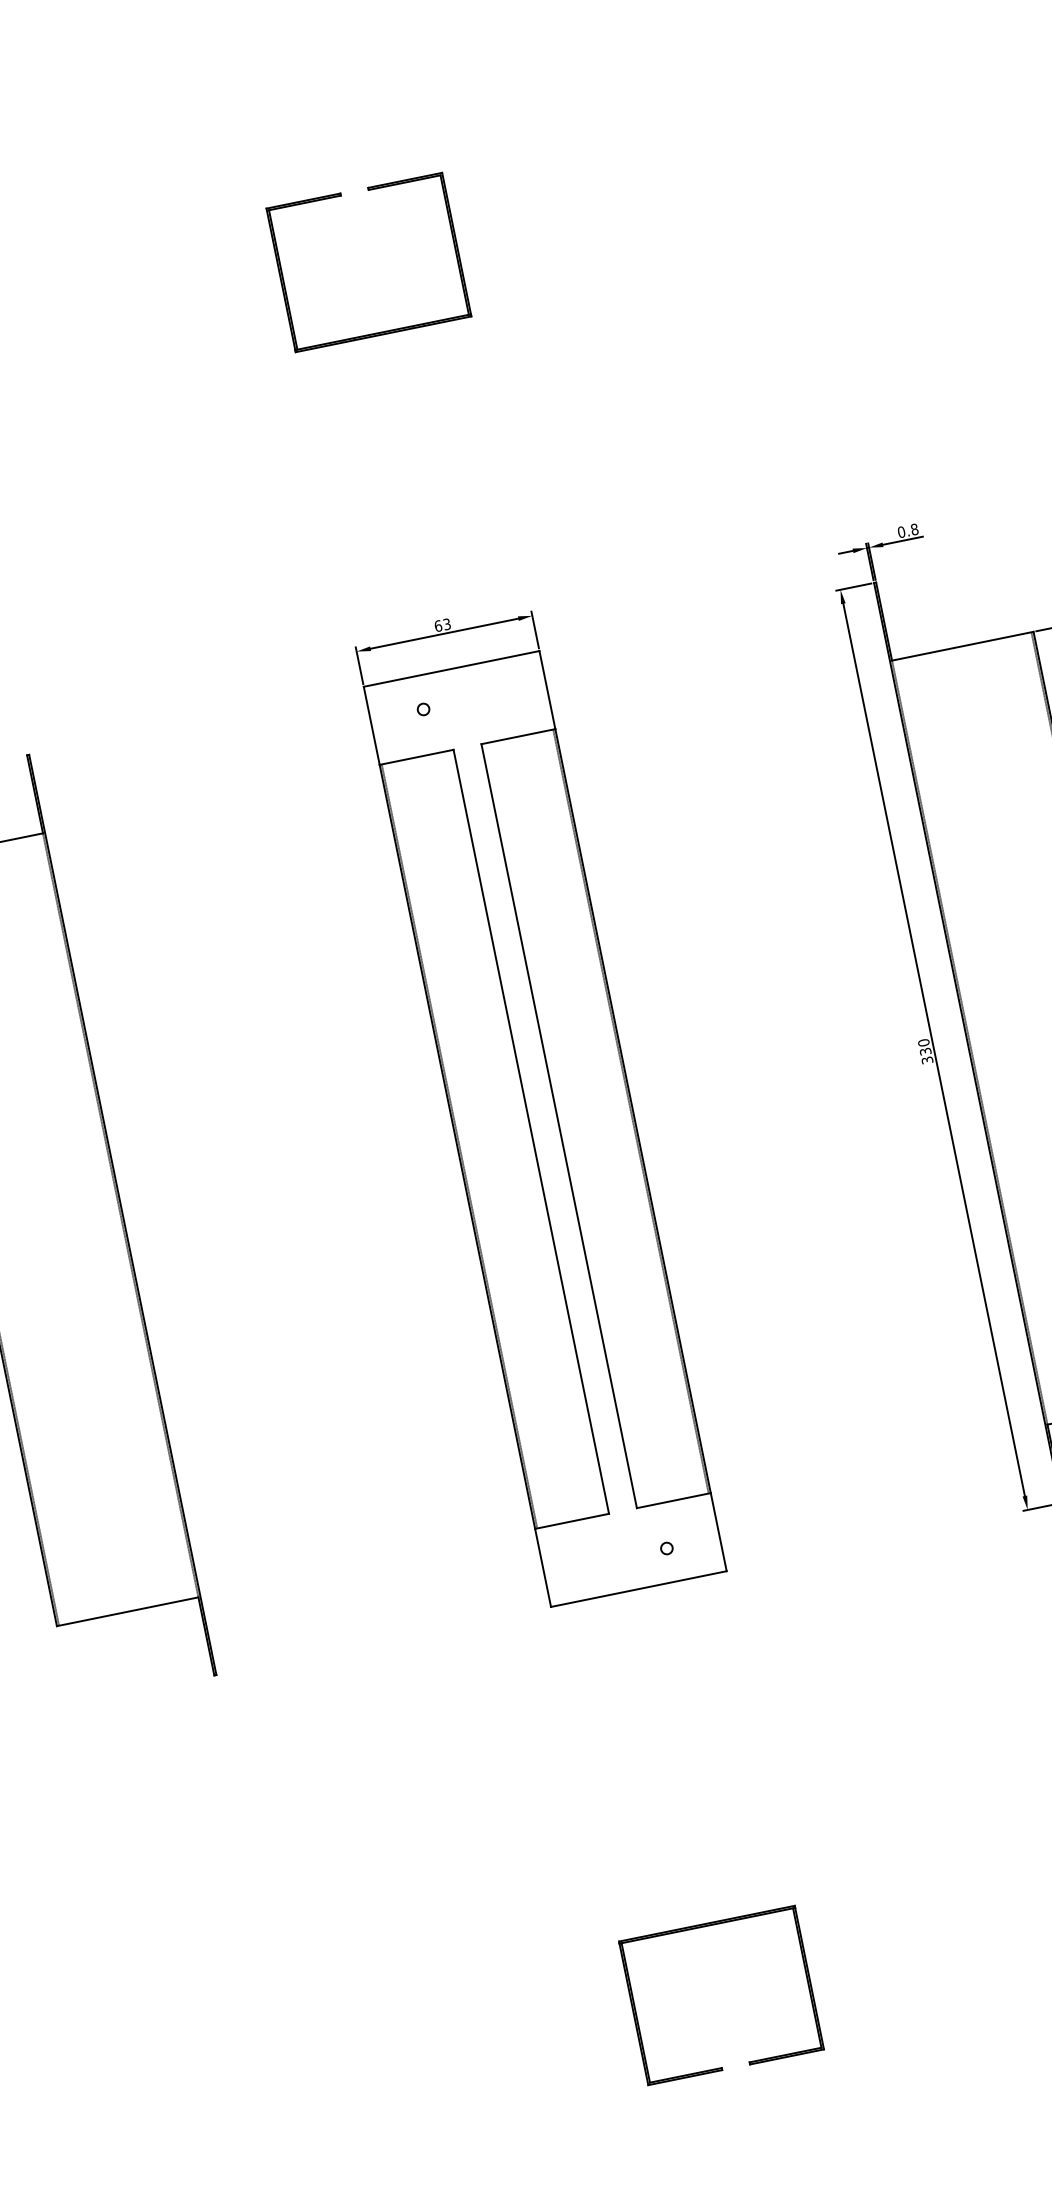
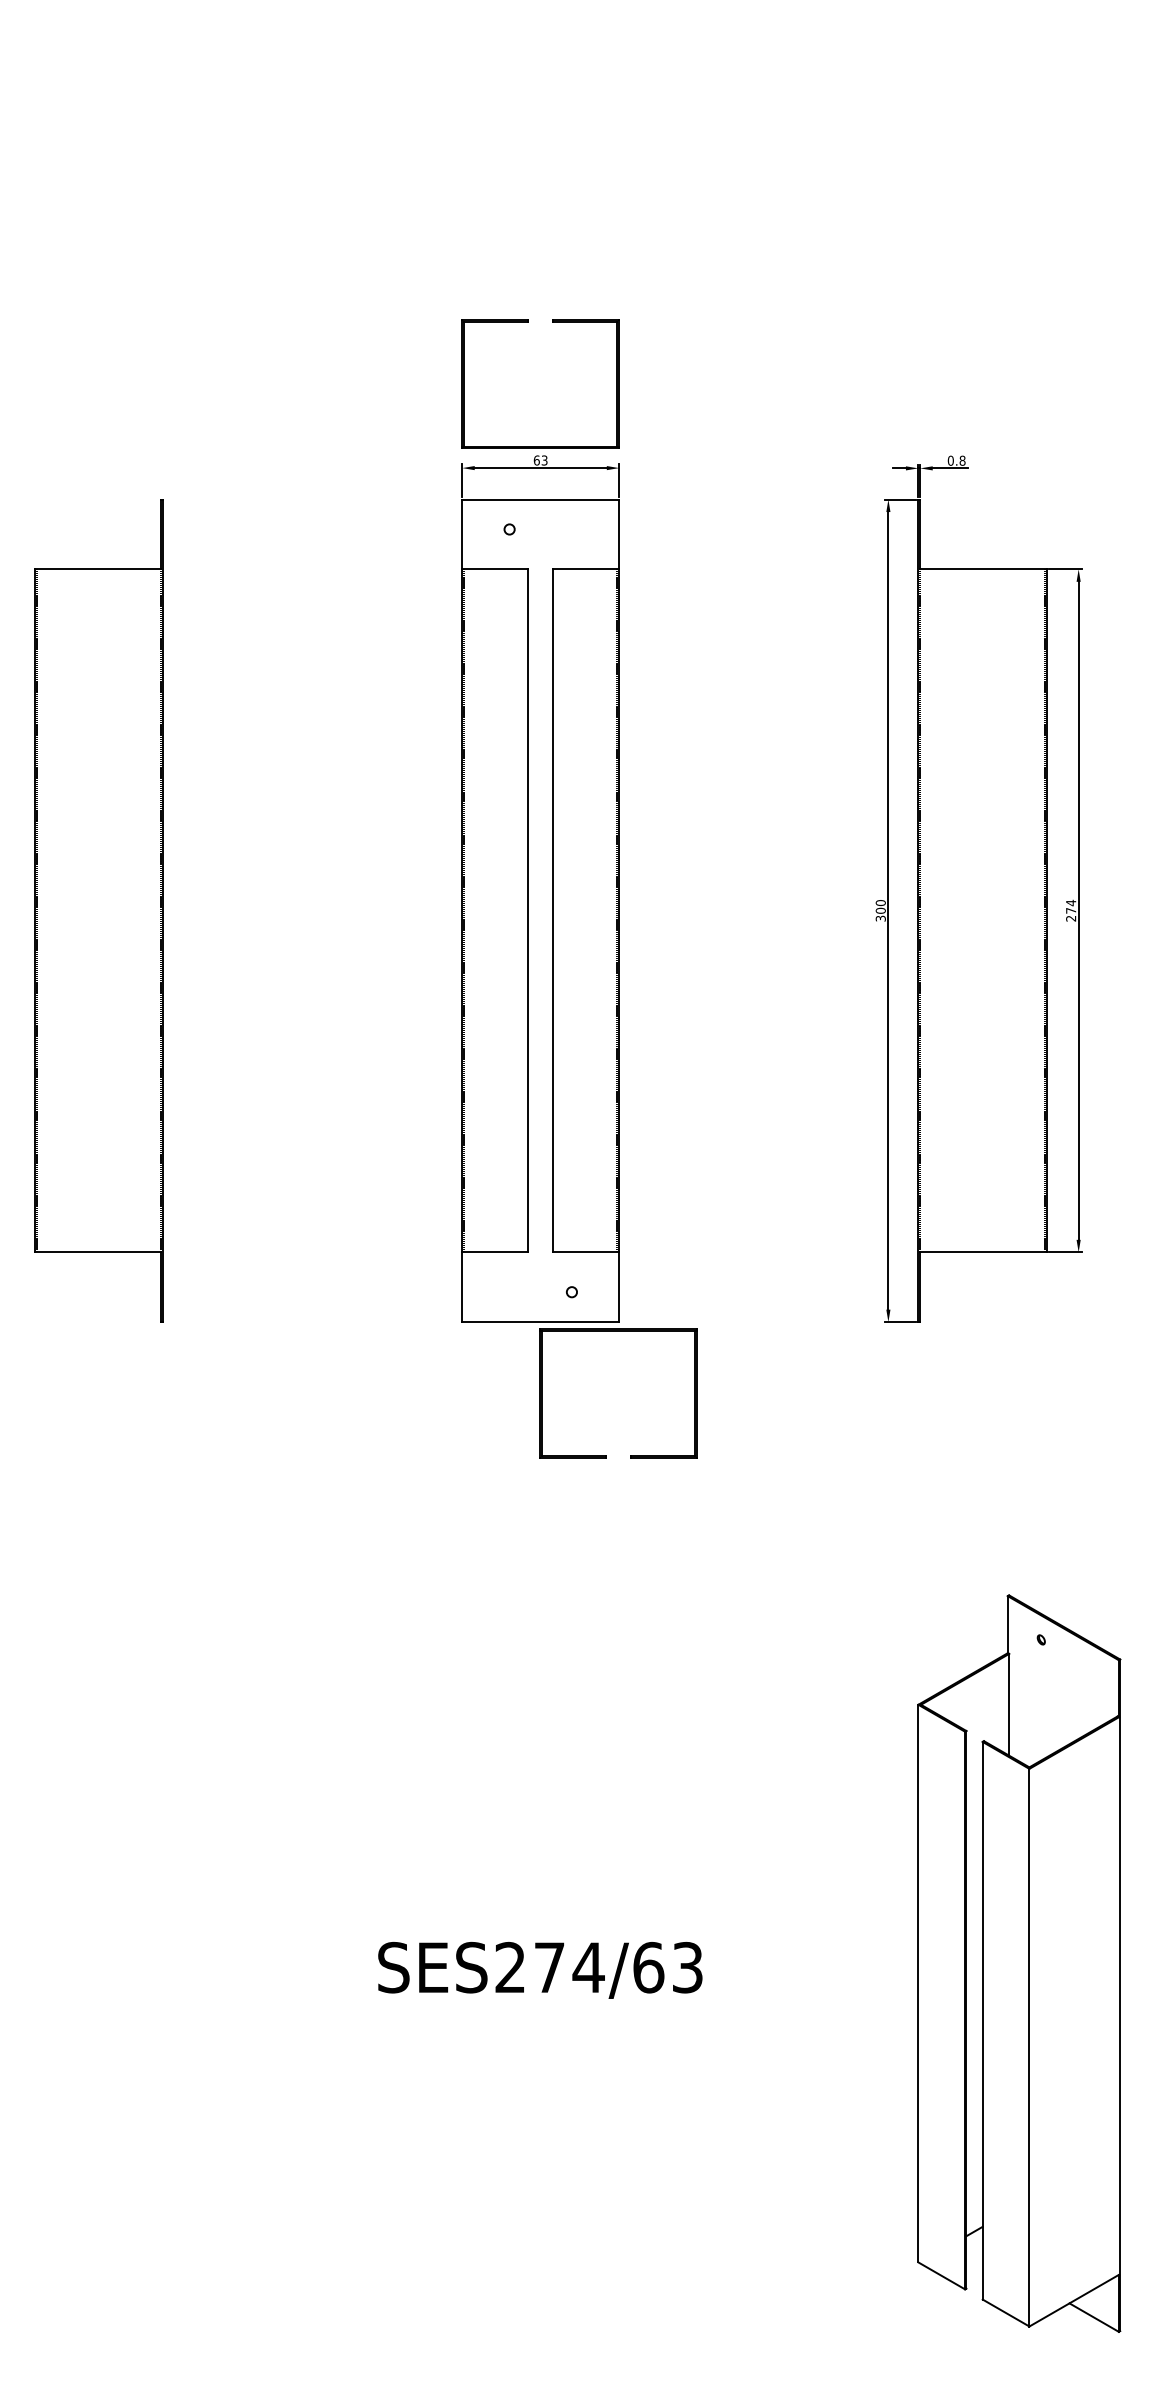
part: (341, 196) -> (528, 322), moved
text: (925, 1051) -> (880, 910), 330 -> 300
part: (707, 1926) -> (618, 1331), moved

